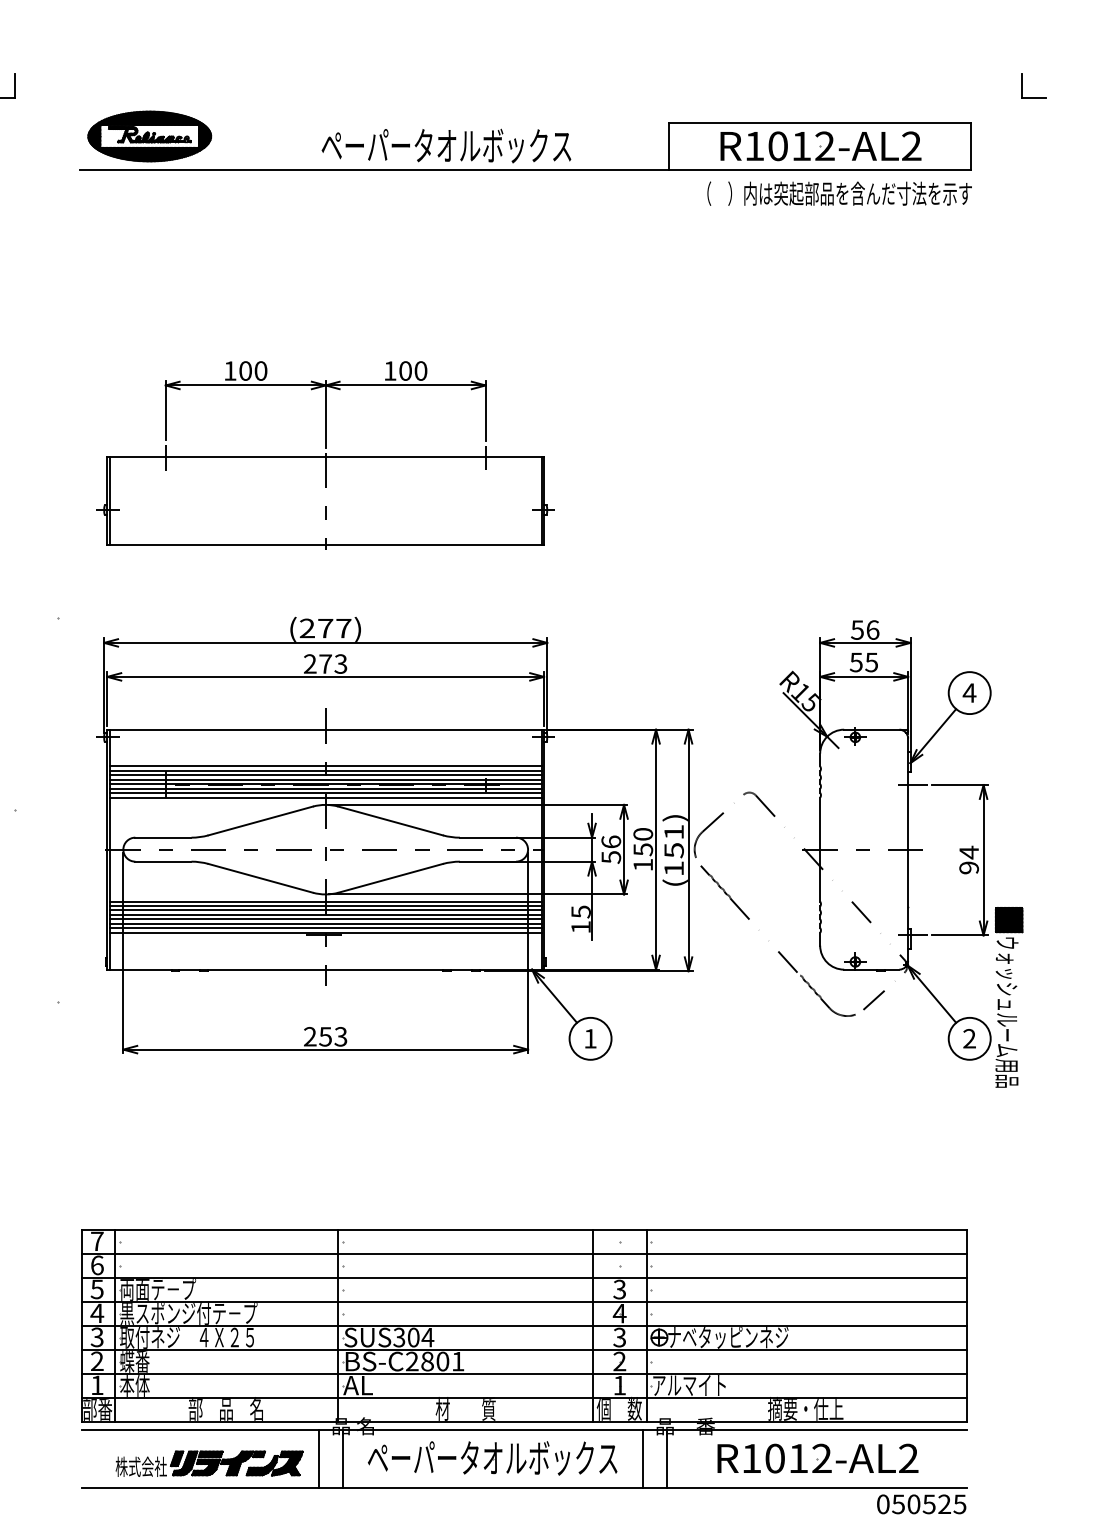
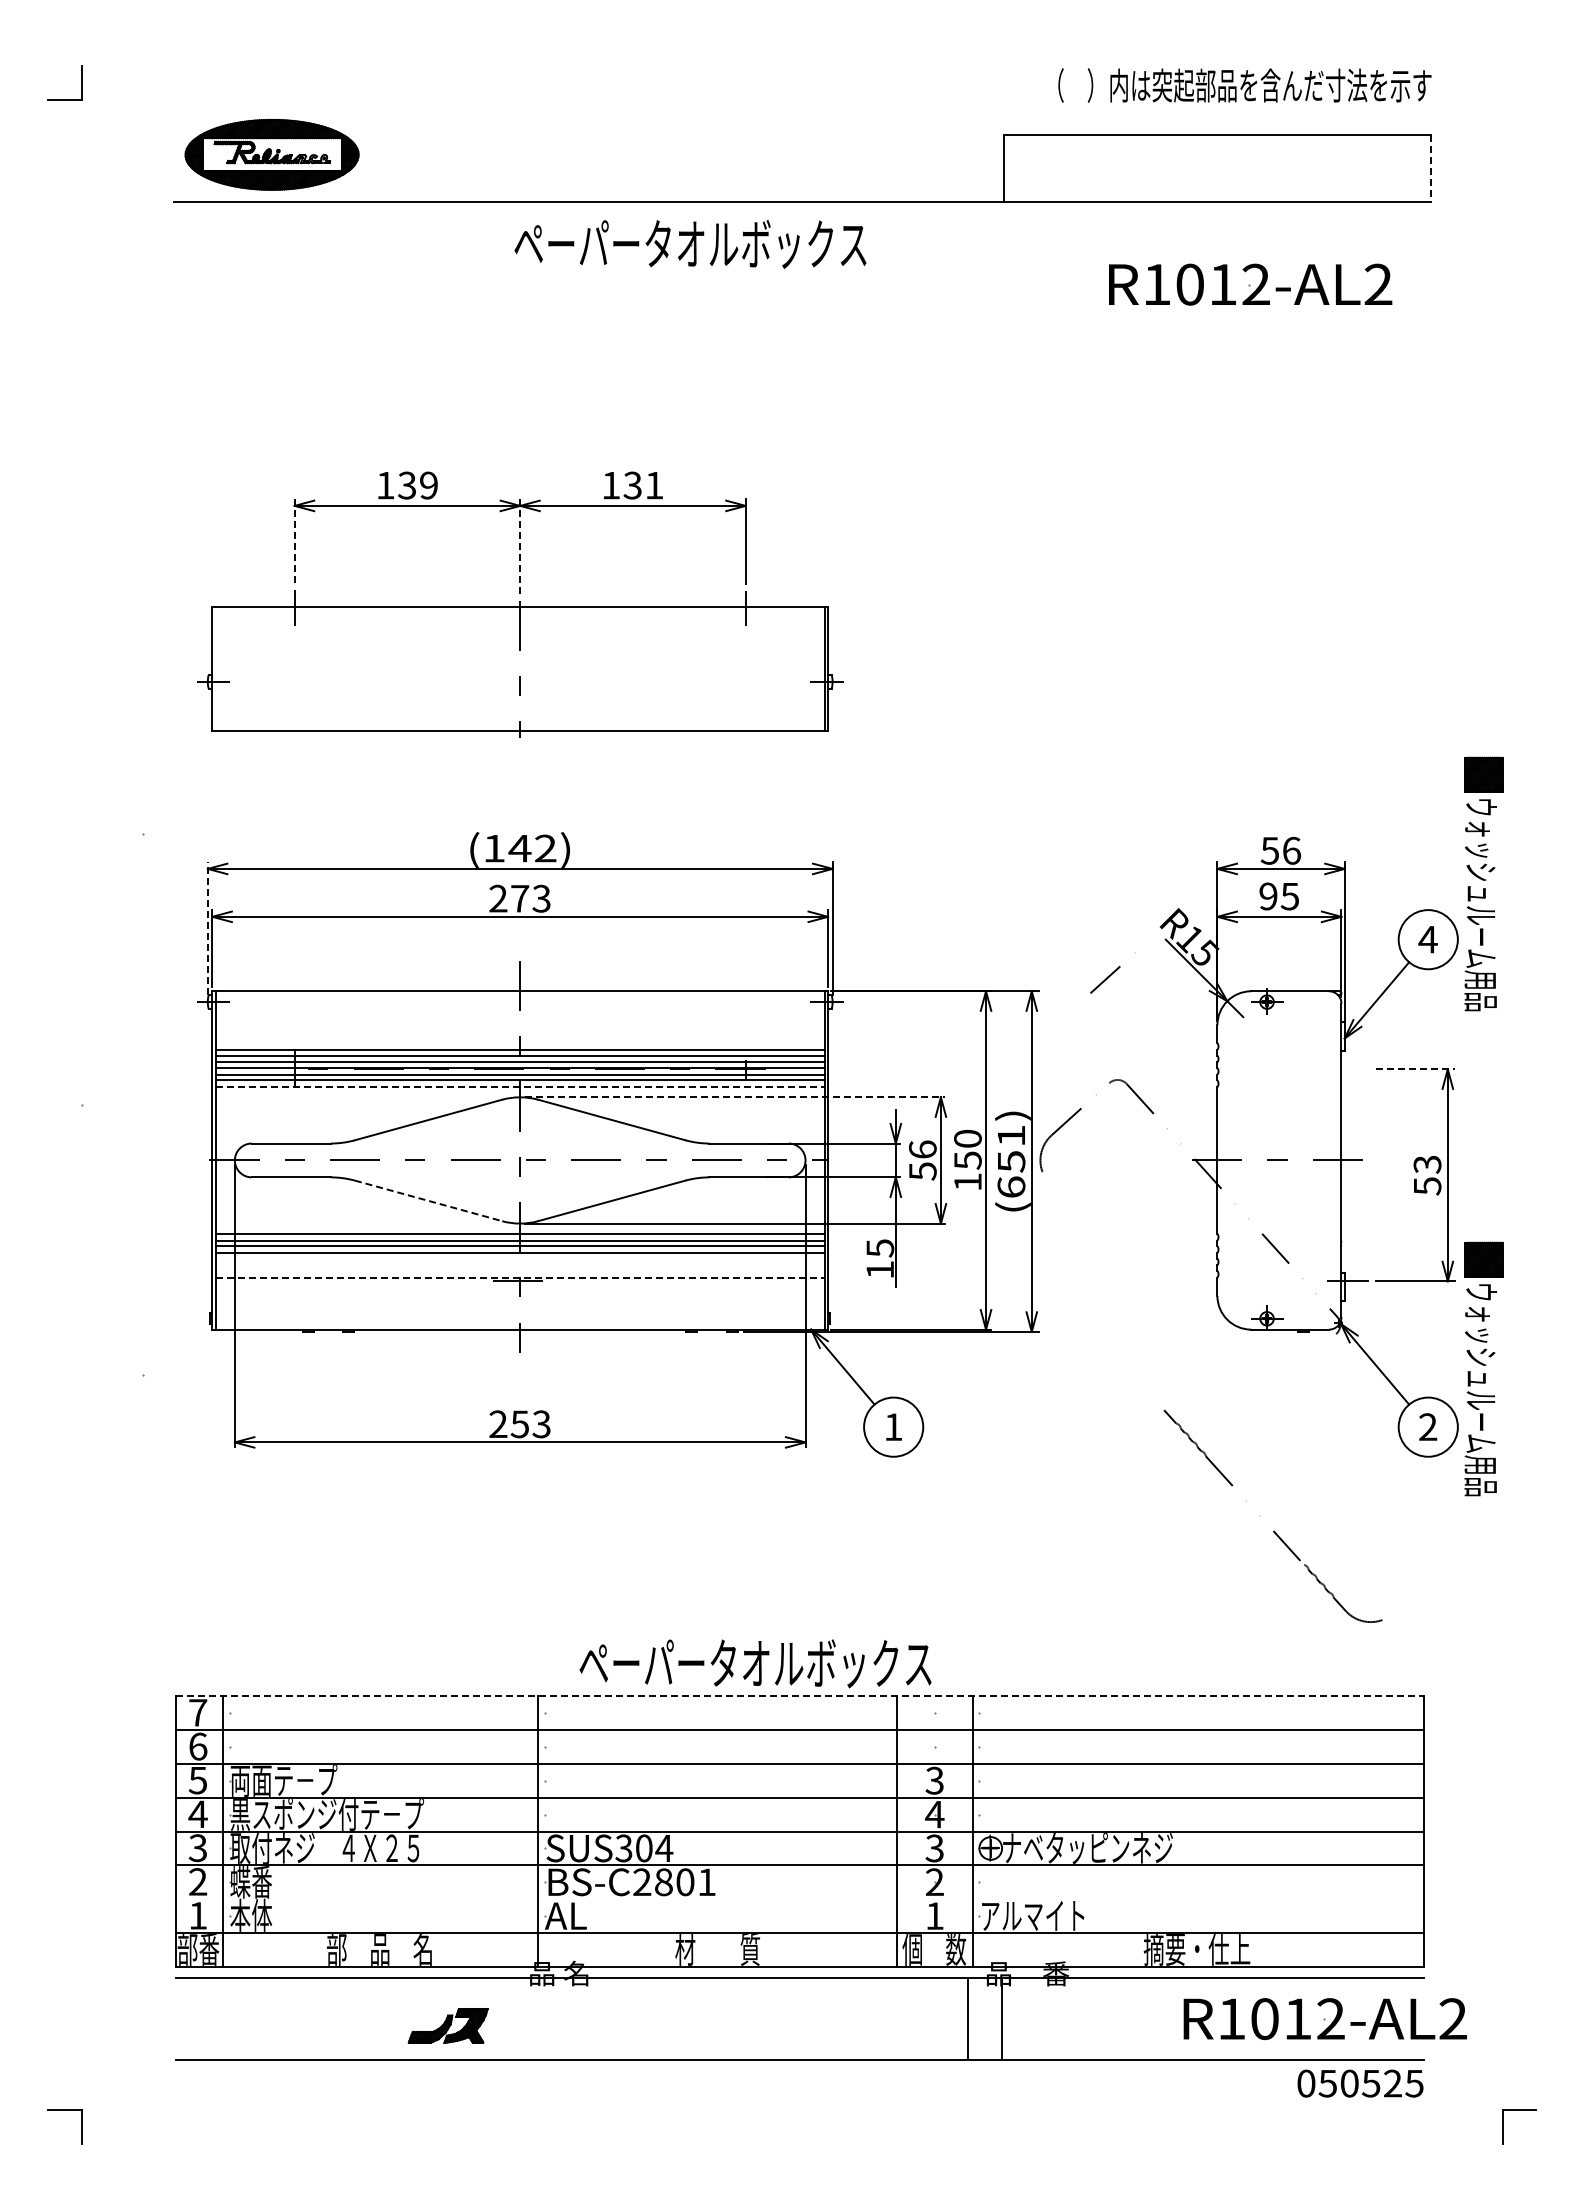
part: (1023, 85) -> (1503, 82), removed
part: (446, 146) -> (690, 244), moved
part: (820, 146) -> (1250, 284), moved
line: (971, 146) -> (1430, 168), solid -> dashed
text: (839, 193) -> (1244, 85), moved
text: (252, 370) -> (417, 485), 100 -> 139
text: (413, 370) -> (643, 485), 100 -> 131
line: (165, 410) -> (294, 541), solid -> dashed
line: (325, 414) -> (520, 546), solid -> dashed
line: (109, 501) -> (215, 669), removed
text: (325, 628) -> (519, 848), (277) -> (142)
part: (1008, 653) -> (1483, 883), added
text: (856, 662) -> (1268, 896), 55 -> 95
line: (103, 685) -> (207, 928), solid -> dashed
line: (325, 766) -> (519, 1043), removed
line: (912, 785) -> (1347, 1069), removed
line: (960, 785) -> (1415, 1069), solid -> dashed
line: (325, 797) -> (520, 1087), solid -> dashed
line: (478, 805) -> (735, 1097), solid -> dashed
text: (969, 859) -> (1427, 1174), 94 -> 53
text: (674, 868) -> (1011, 1186), (151) -> (651)
line: (261, 878) -> (429, 1201), solid -> dashed
line: (325, 919) -> (519, 1258), removed
line: (325, 924) -> (519, 1265), removed
line: (325, 927) -> (519, 1270), removed
line: (325, 932) -> (520, 1277), solid -> dashed
part: (769, 940) -> (1260, 1515), moved
line: (879, 995) -> (1112, 972), moved
line: (524, 1229) -> (800, 1696), solid -> dashed
line: (523, 1373) -> (799, 1899), removed
line: (318, 1458) -> (510, 2018), removed
line: (342, 1458) -> (544, 2018), removed
part: (492, 1458) -> (755, 1663), moved
part: (817, 1458) -> (1324, 2019), moved
part: (190, 1463) -> (329, 2026), removed

